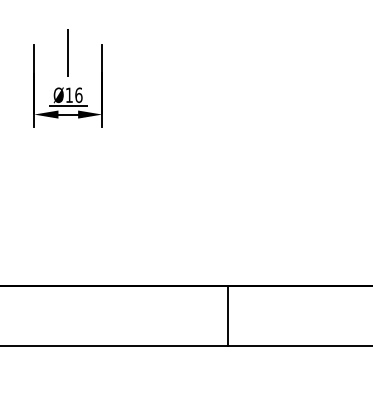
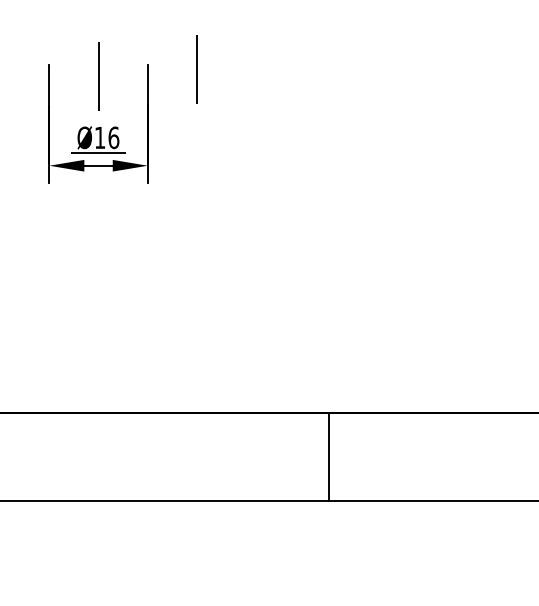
line: (135, 47) -> (195, 68), added

